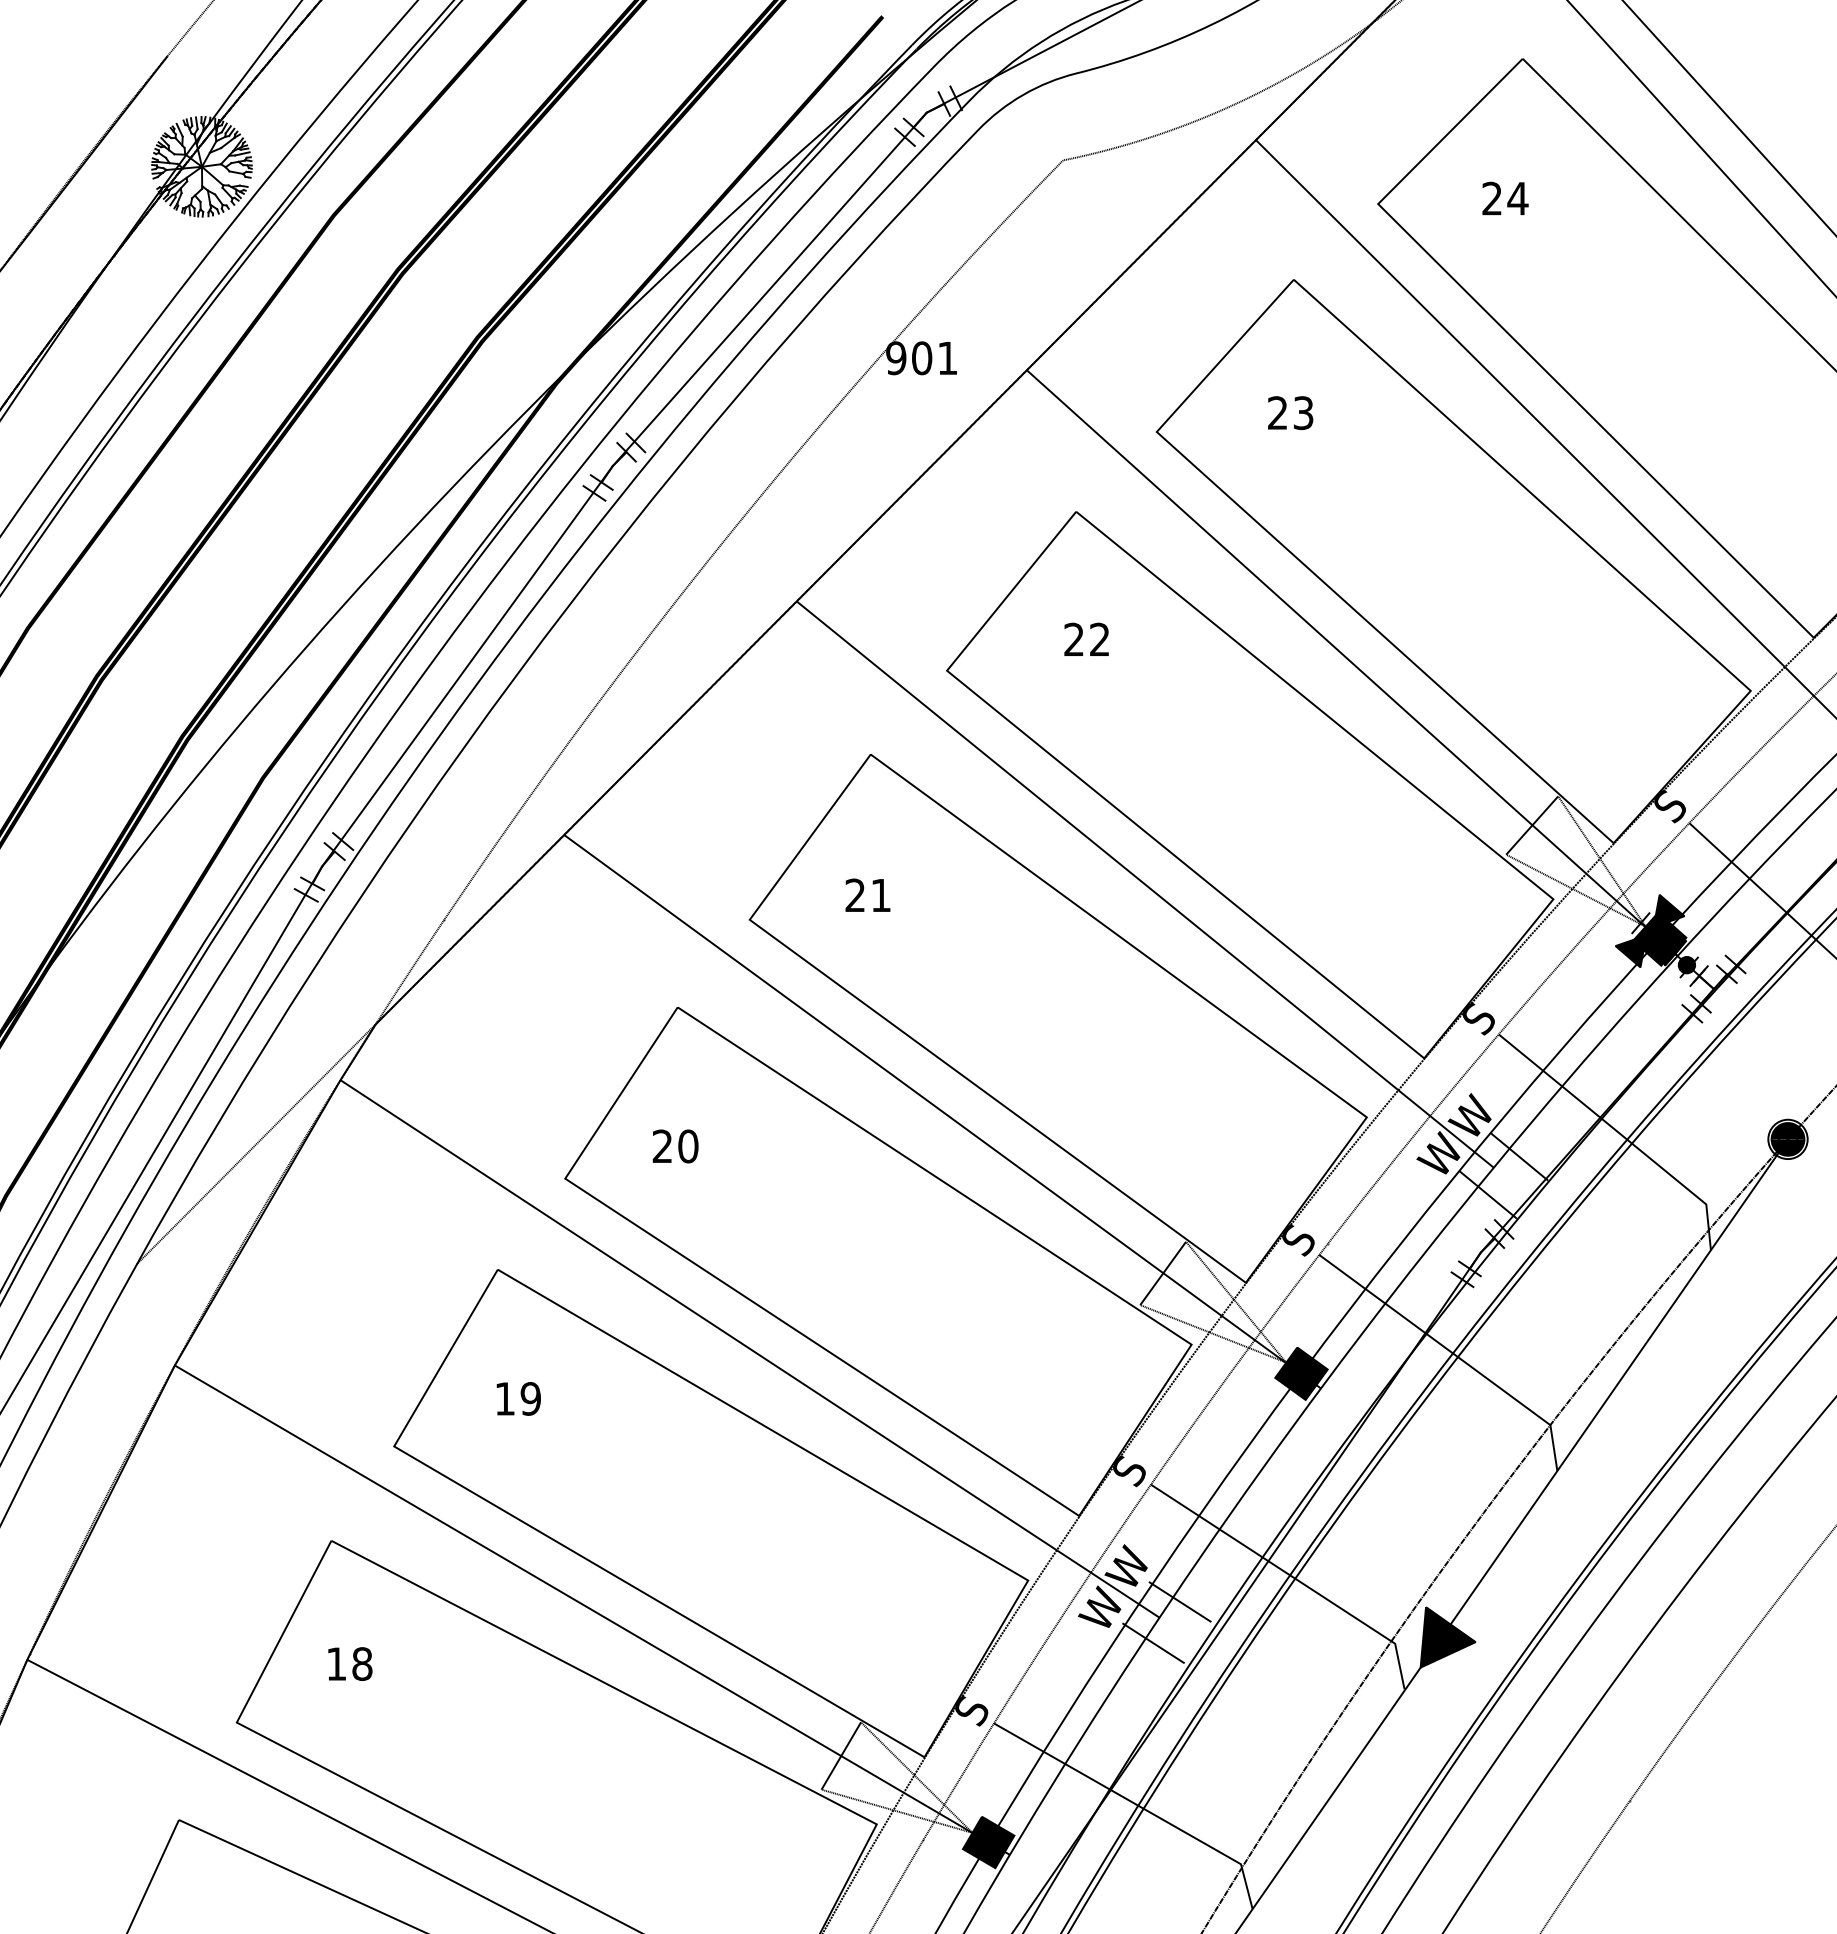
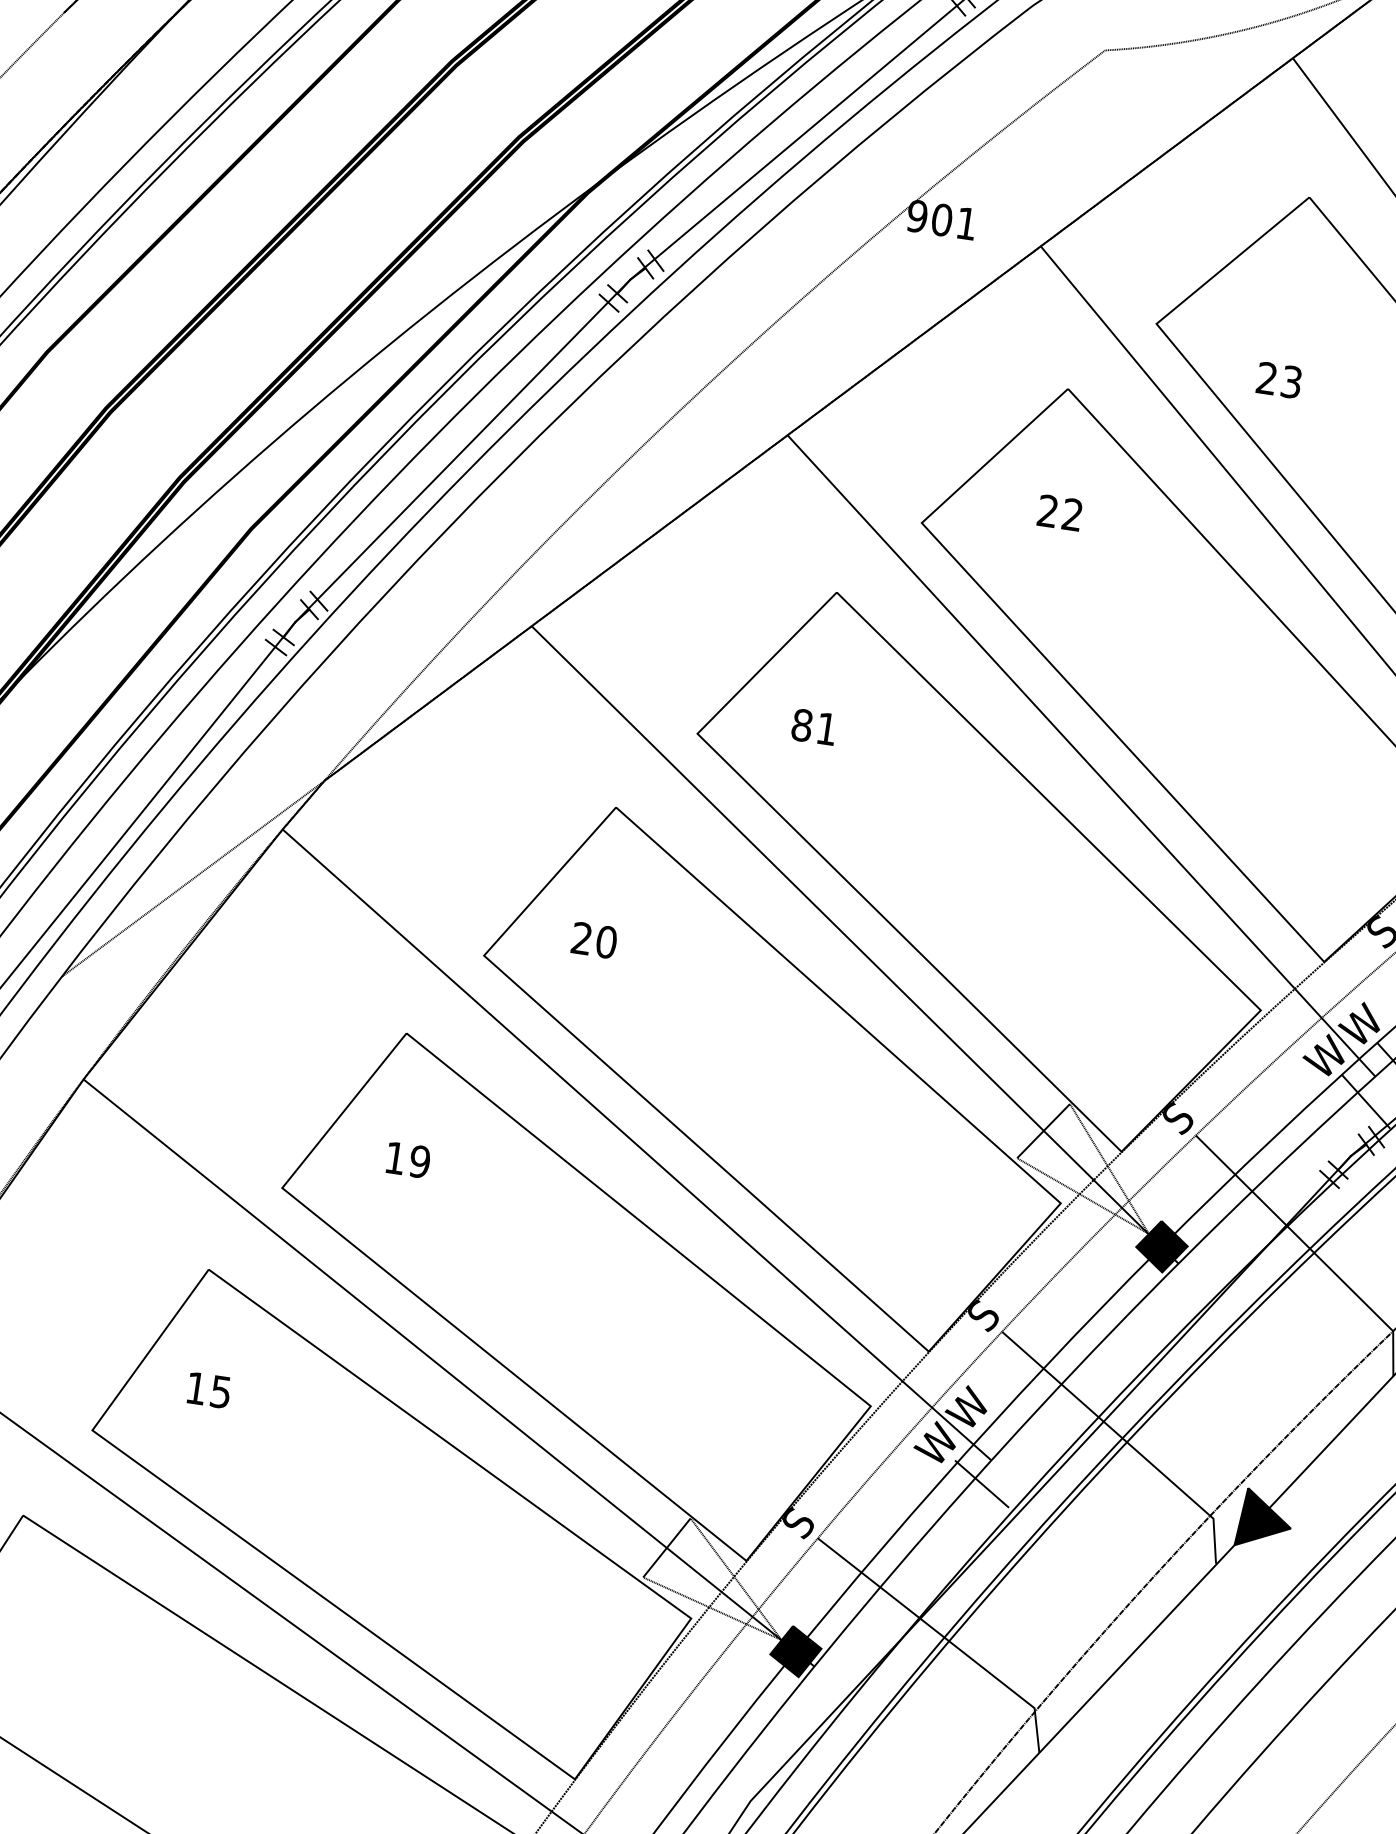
text: (1290, 413) -> (1279, 380), moved
text: (855, 895) -> (802, 725), 21 -> 81
line: (1179, 1601) -> (1012, 1447), removed
text: (362, 1664) -> (221, 1392), 18 -> 15

